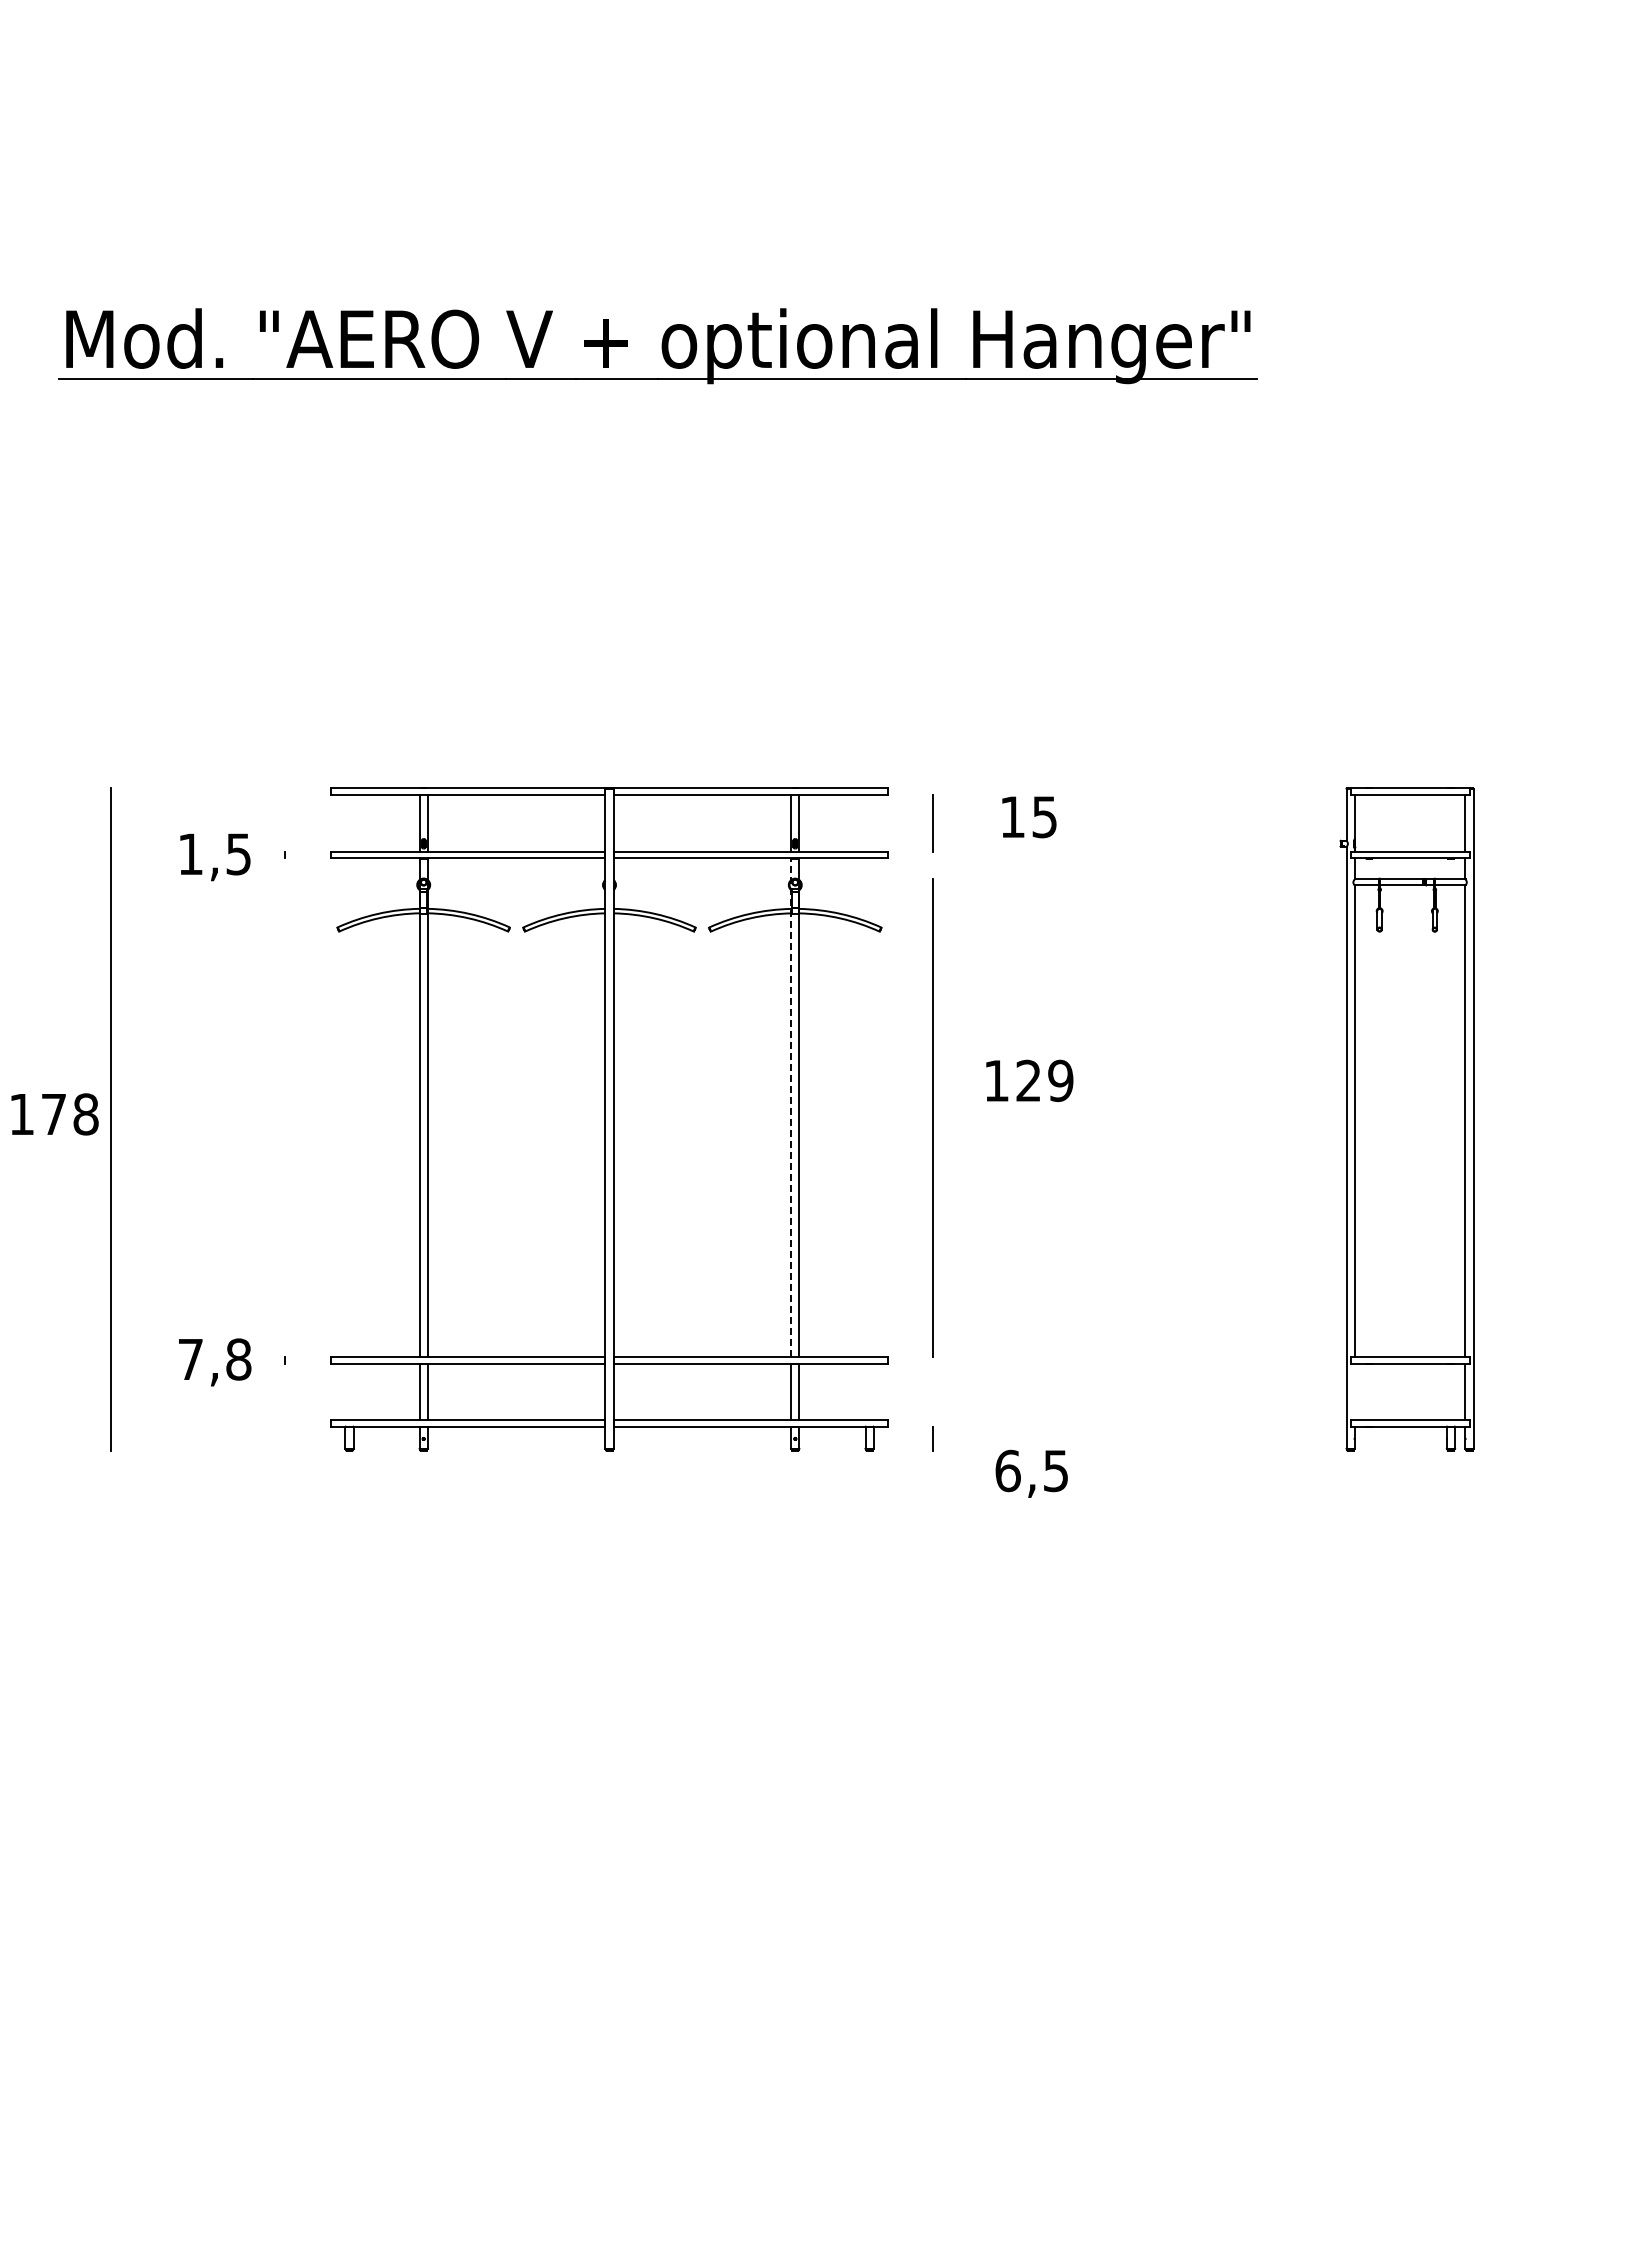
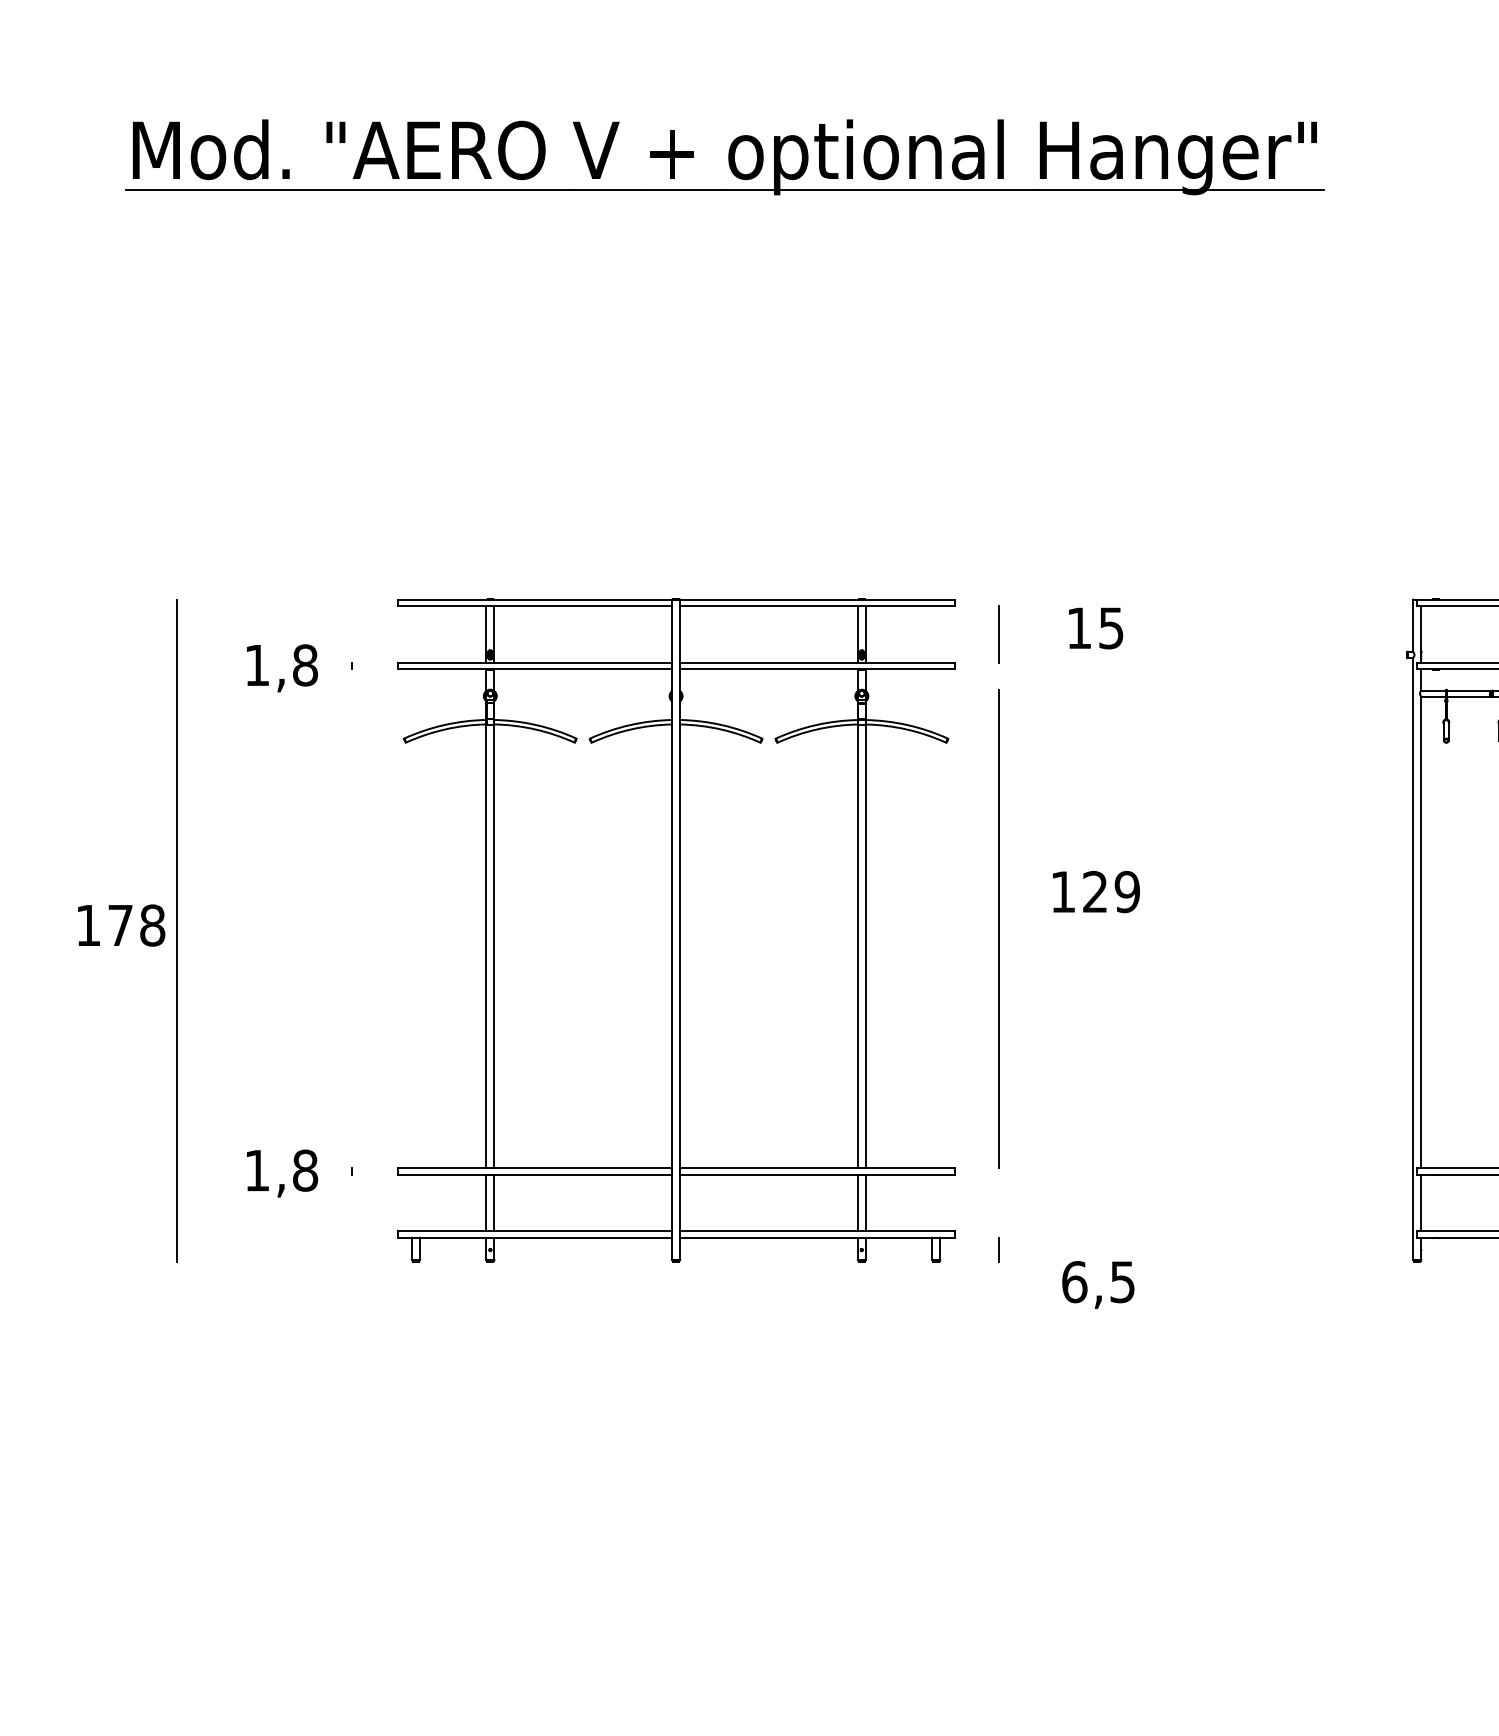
text: (238, 854) -> (305, 665), 1,5 -> 1,8
line: (791, 1107) -> (858, 918), dashed -> solid
text: (190, 1359) -> (257, 1170), 7,8 -> 1,8
line: (1354, 1391) -> (1421, 1202), added

